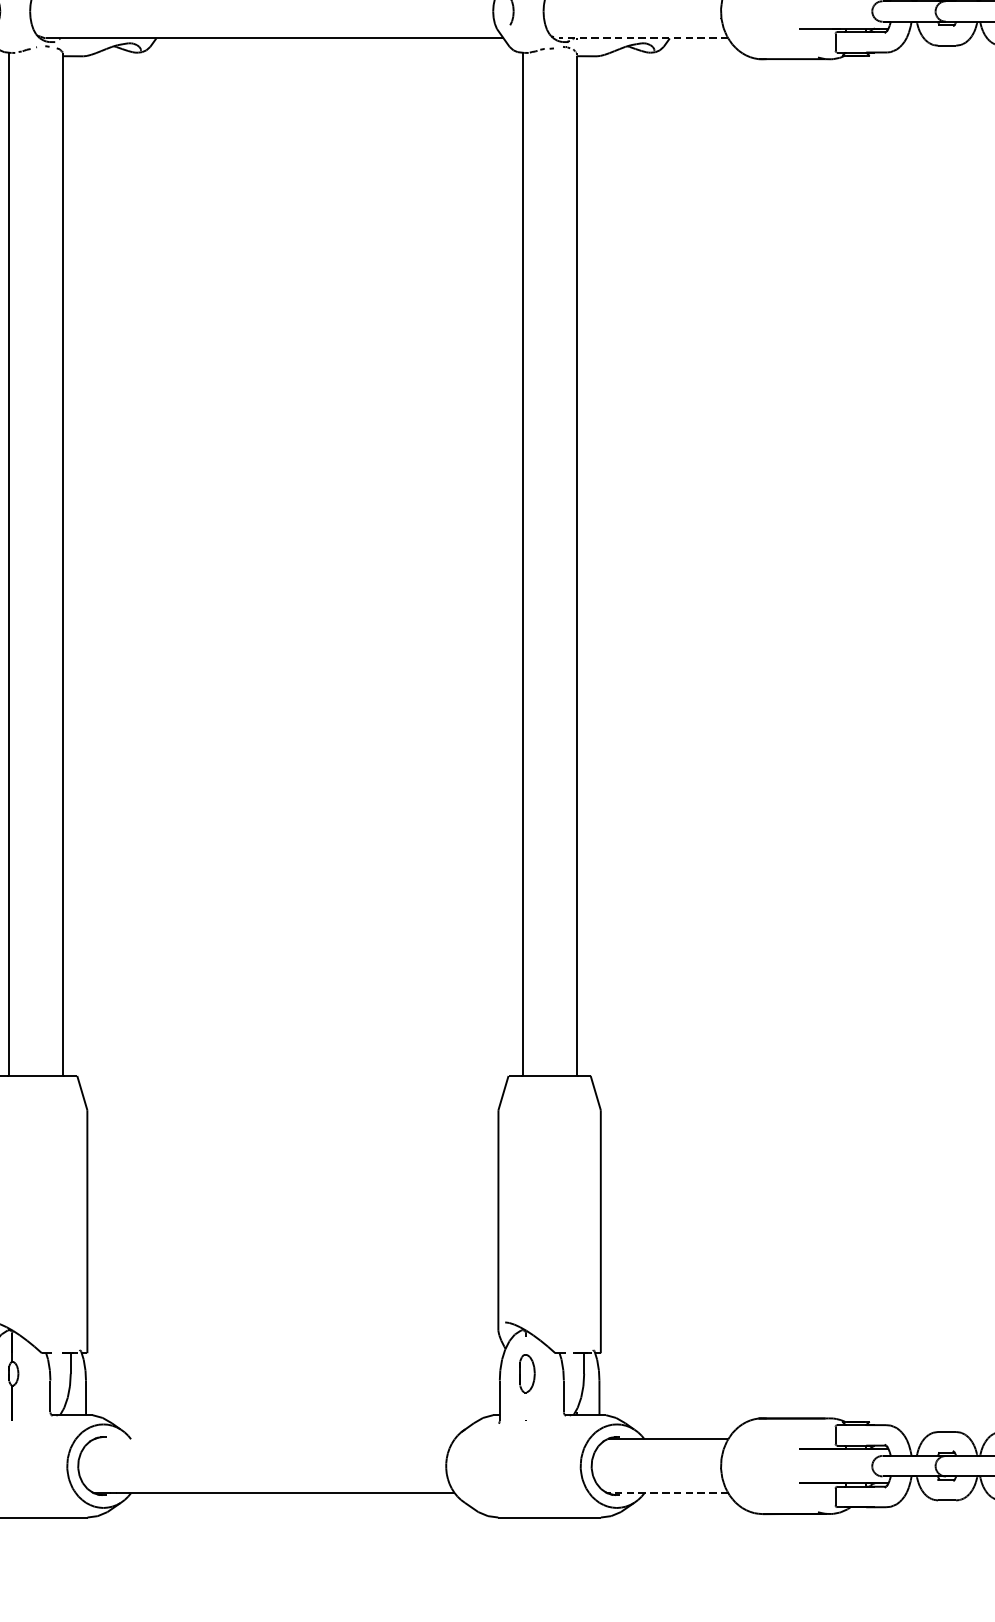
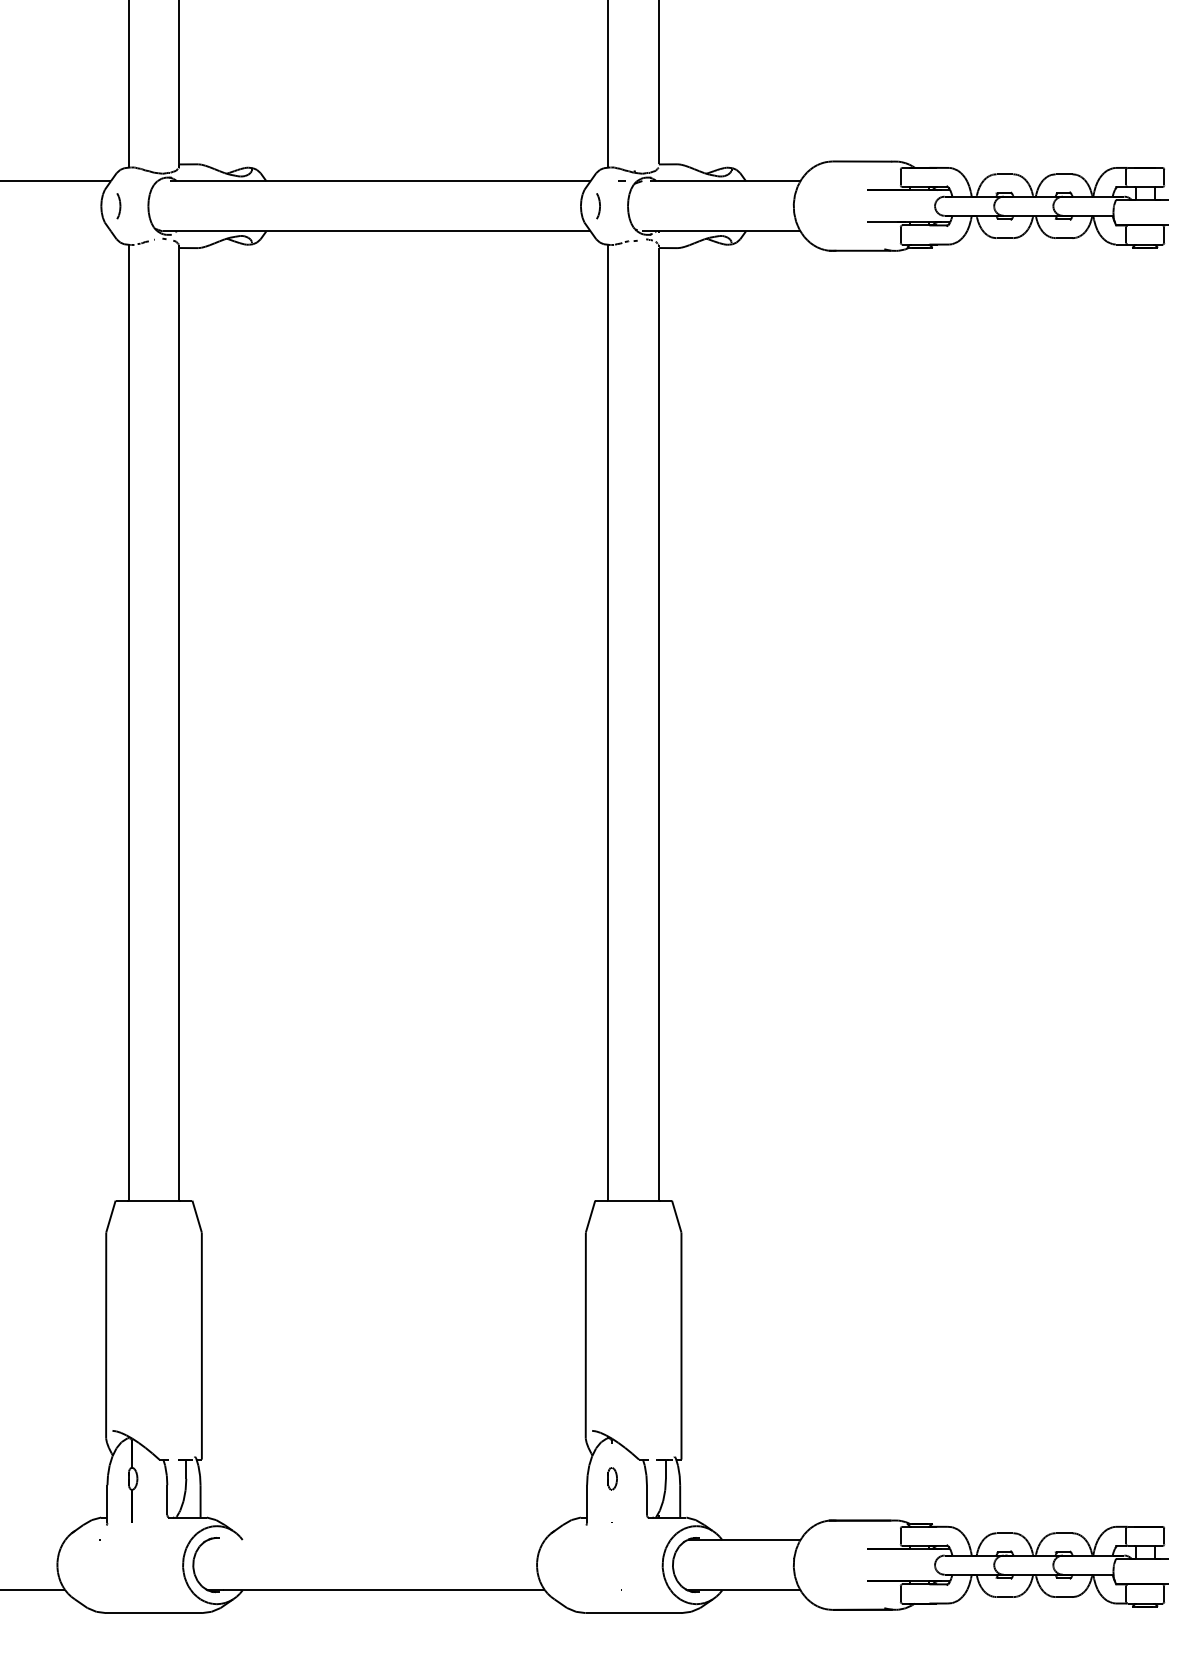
line: (642, 38) -> (720, 231), dashed -> solid
part: (526, 1373) -> (612, 1478), size x0.62
line: (667, 1493) -> (743, 1590), dashed -> solid

